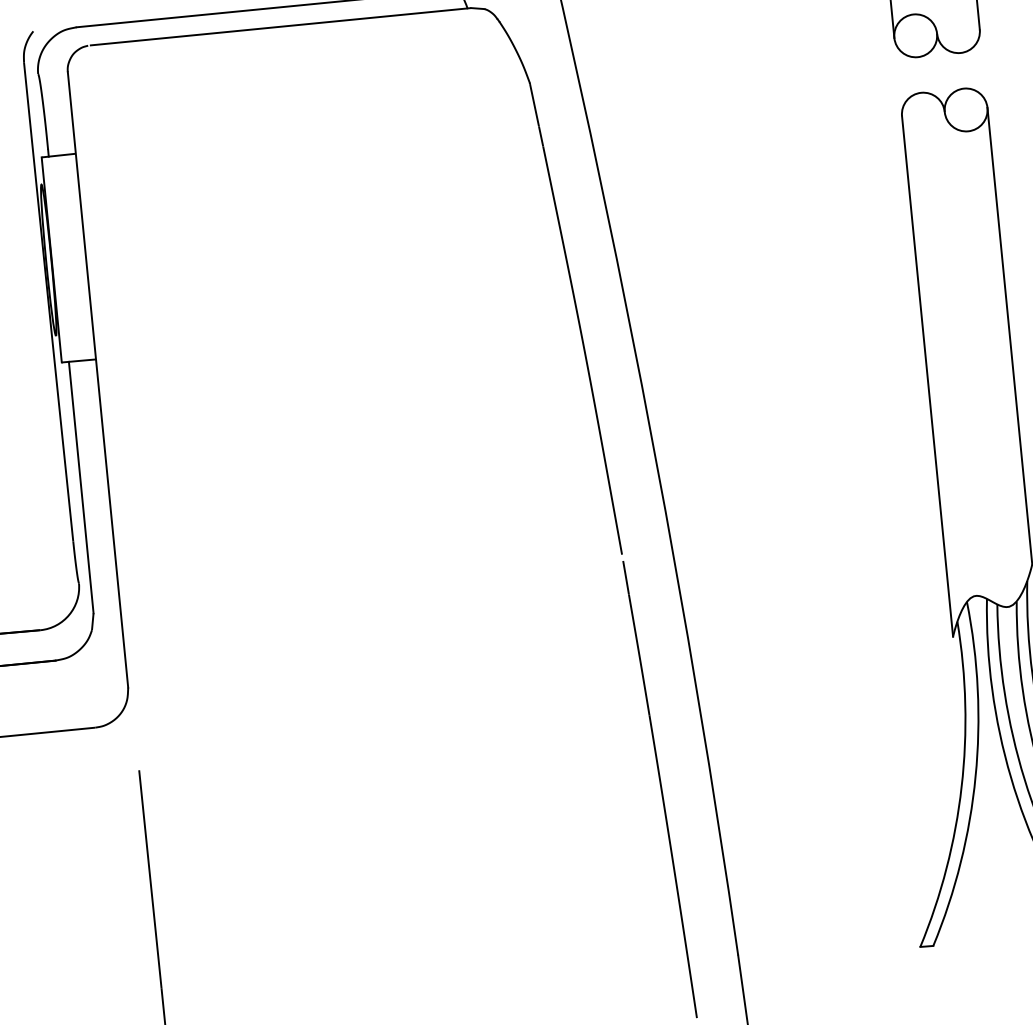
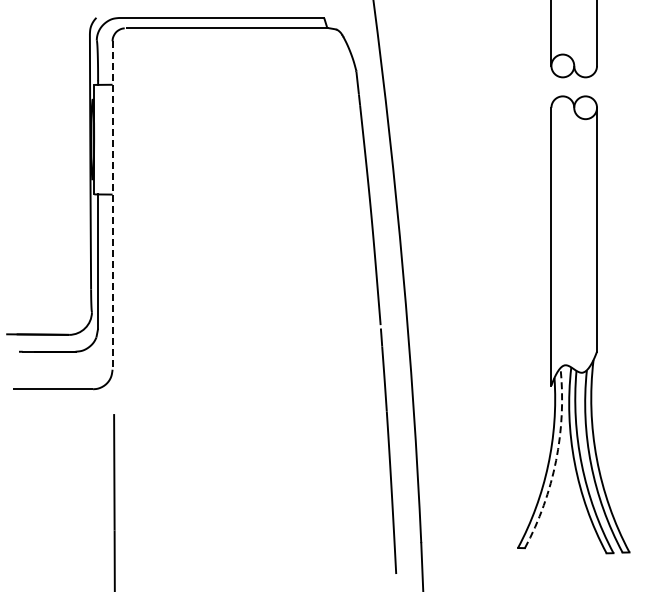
line: (98, 381) -> (112, 206), solid -> dashed
arc: (976, 775) -> (556, 460), solid -> dashed

